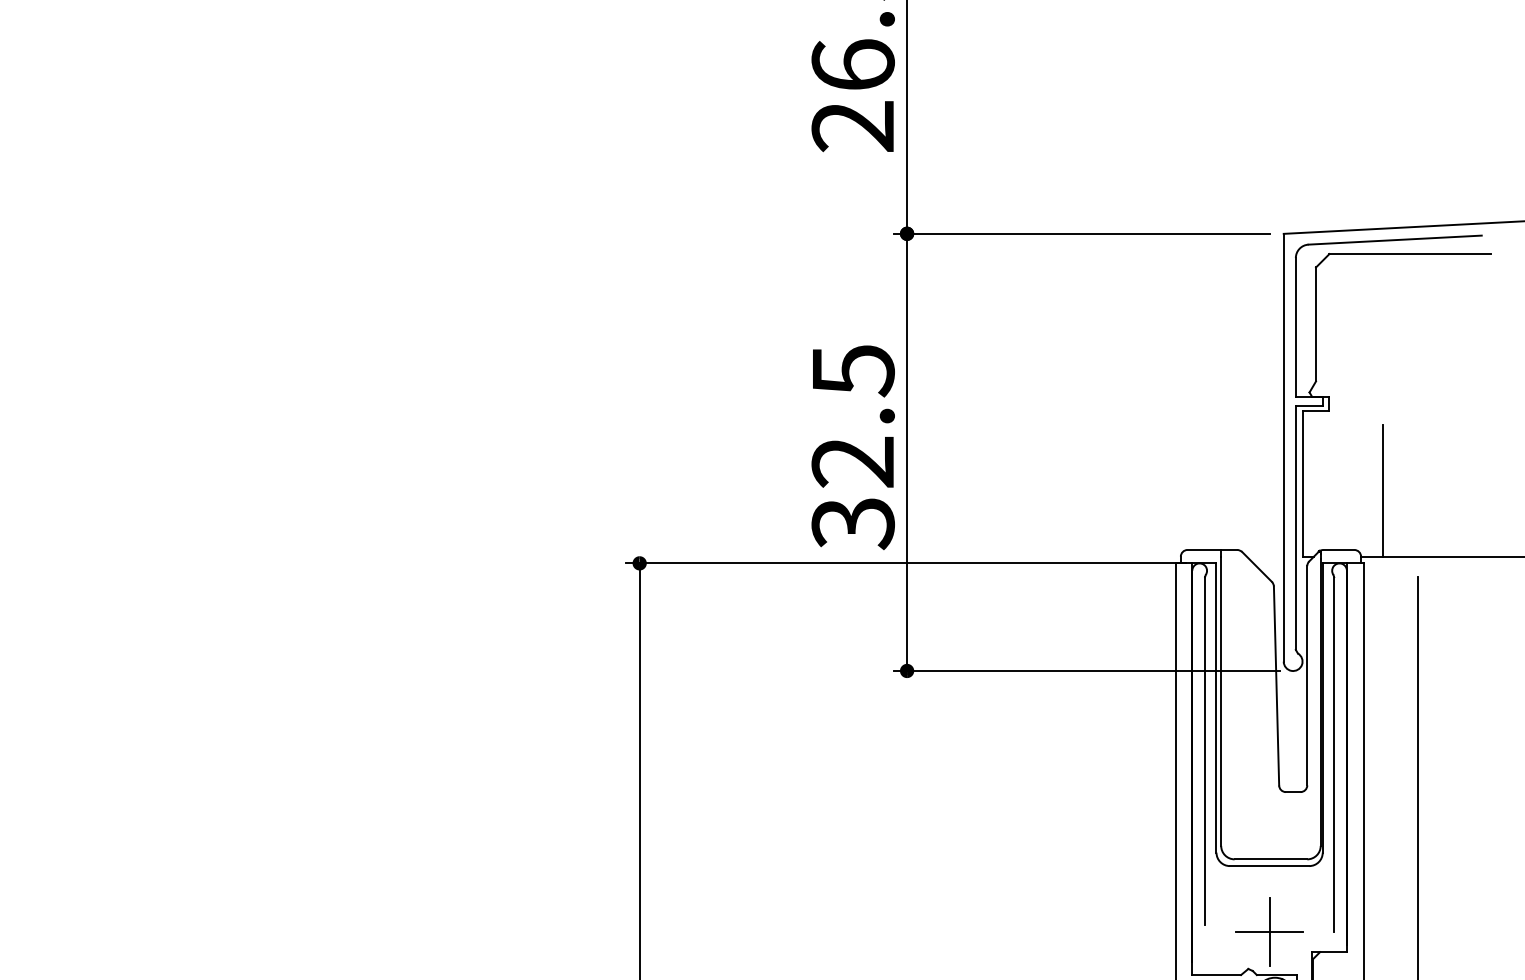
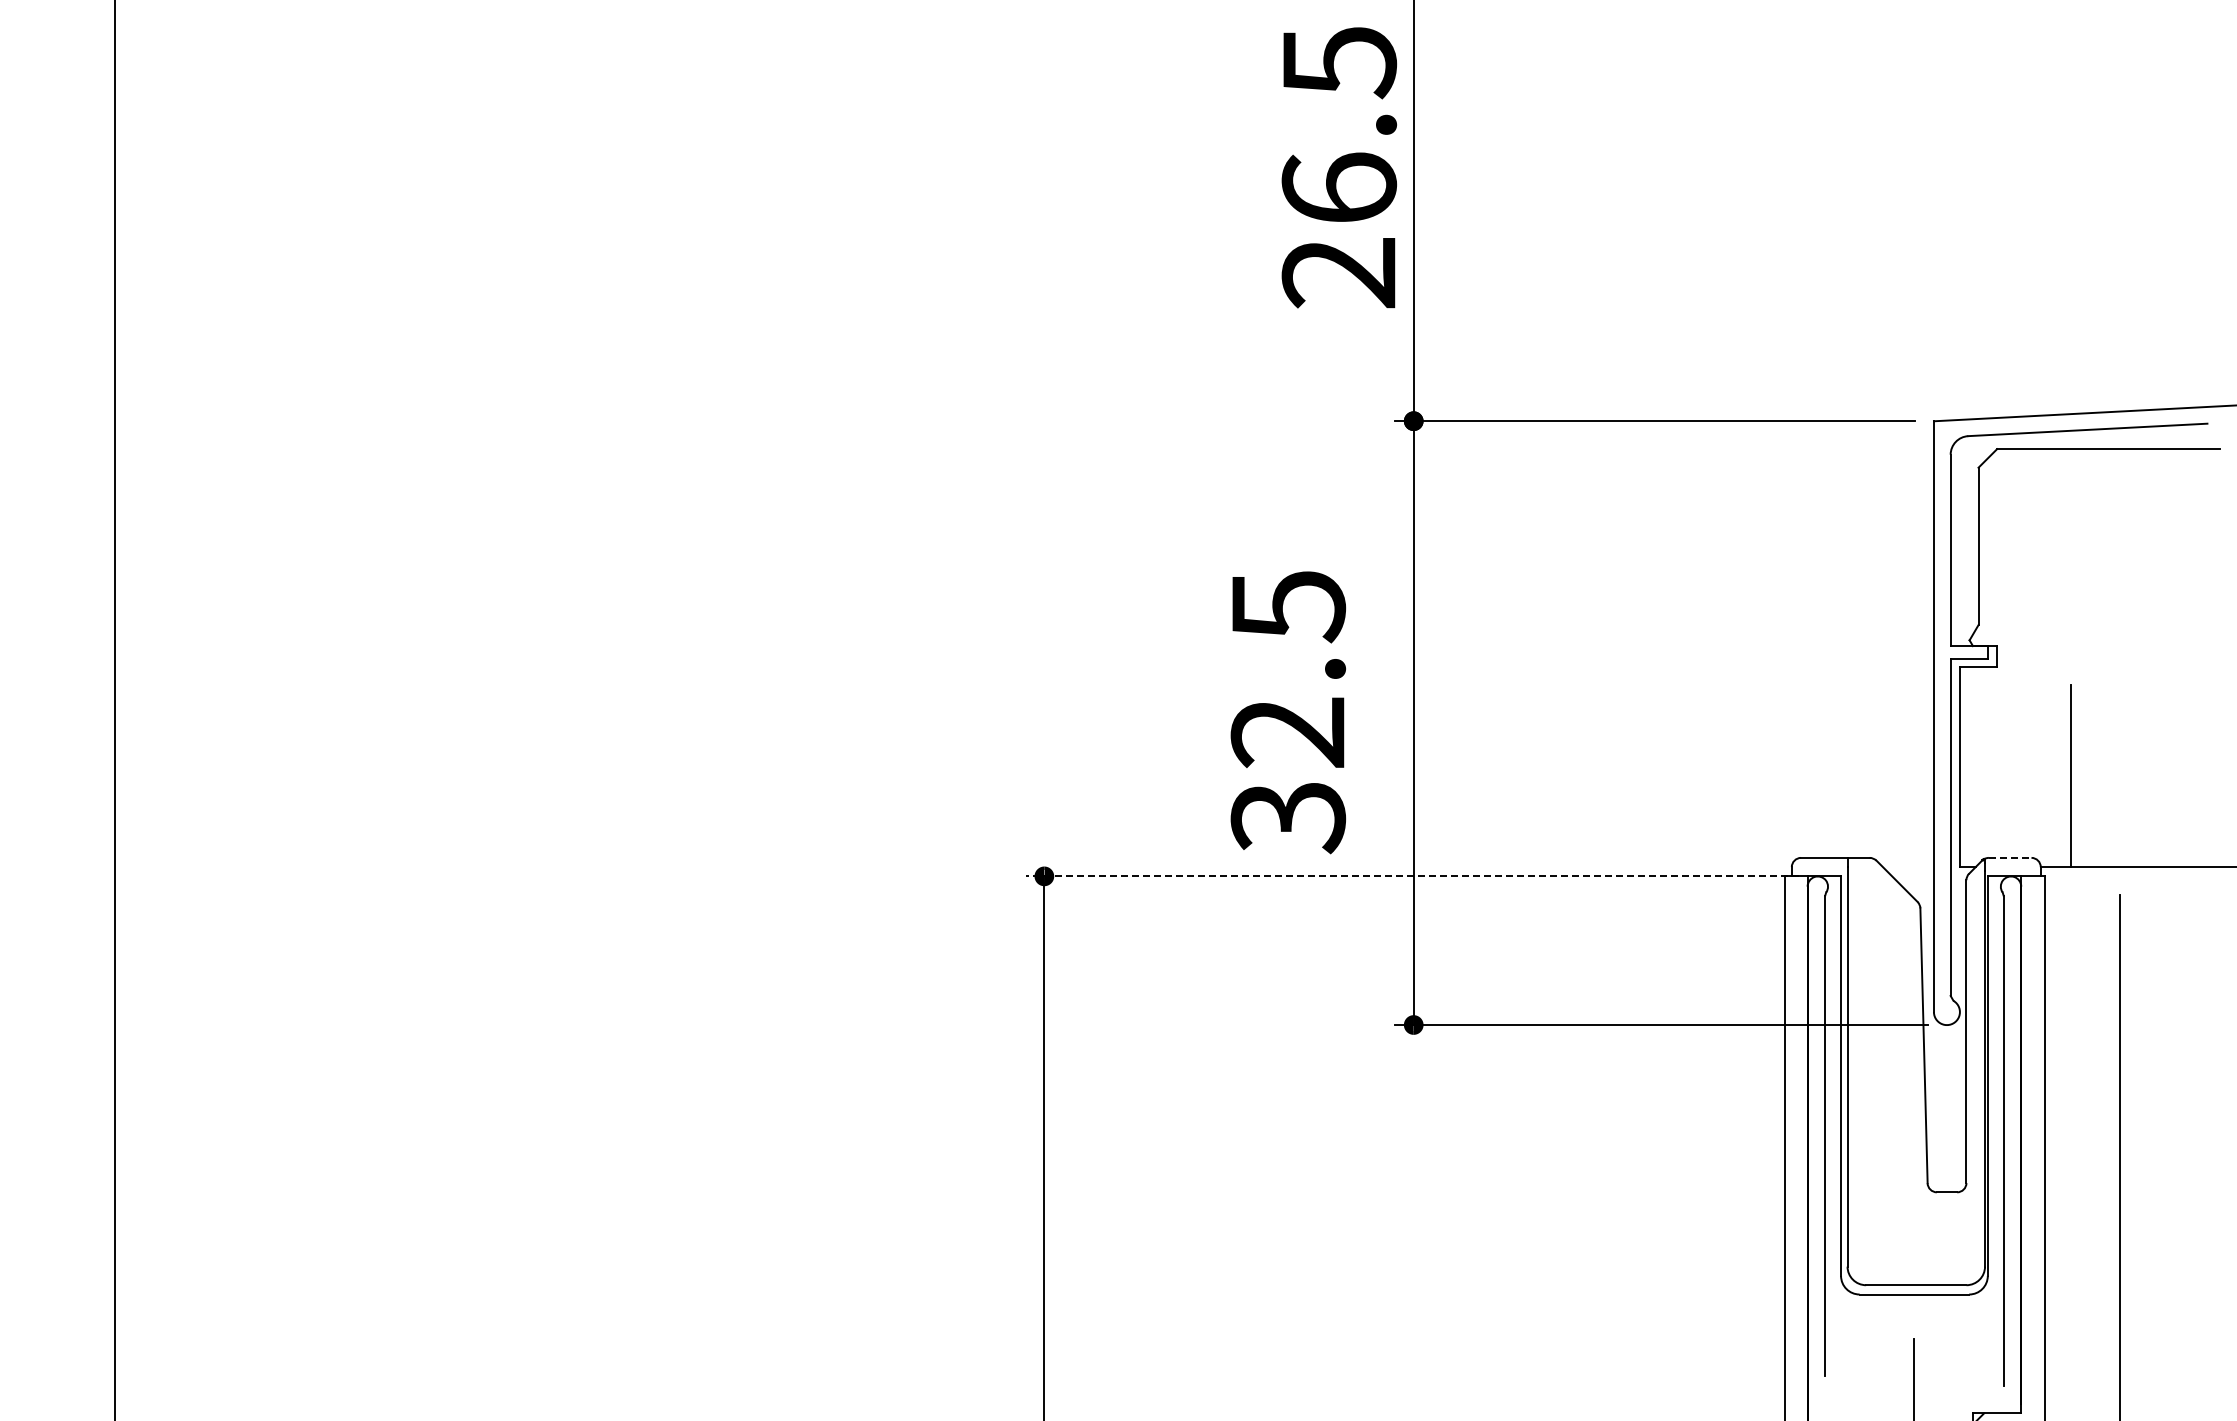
text: (852, 447) -> (1287, 712), moved
line: (1339, 549) -> (2010, 857), solid -> dashed
line: (906, 563) -> (1412, 876), solid -> dashed
line: (1268, 931) -> (1913, 1385), removed

